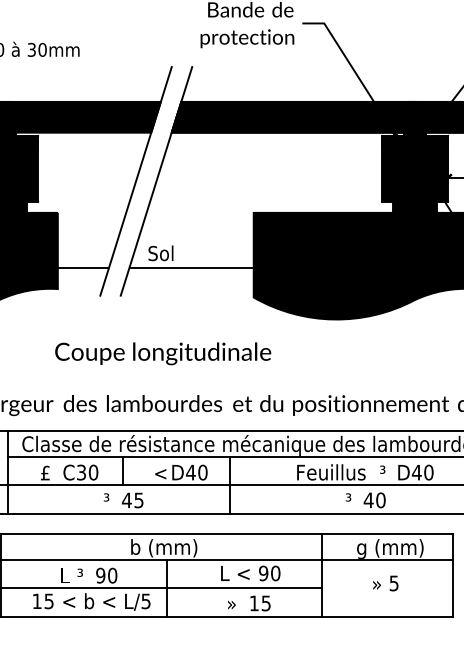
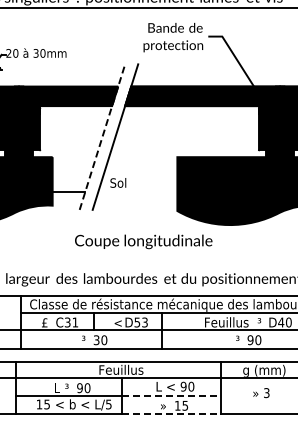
line: (136, 180) -> (102, 136), solid -> dashed
line: (191, 268) -> (137, 192), removed
text: (162, 353) -> (143, 241), moved
text: (93, 472) -> (75, 322), C30 -> C31
text: (195, 472) -> (140, 322), D40 -> D53
text: (132, 500) -> (100, 340), 45 -> 30
text: (368, 500) -> (250, 340), 40 -> 90
text: (165, 547) -> (121, 370), b (mm) -> Feuillus
text: (393, 582) -> (266, 392), 5 -> 3
line: (244, 588) -> (171, 396), solid -> dashed
line: (244, 617) -> (171, 414), solid -> dashed

